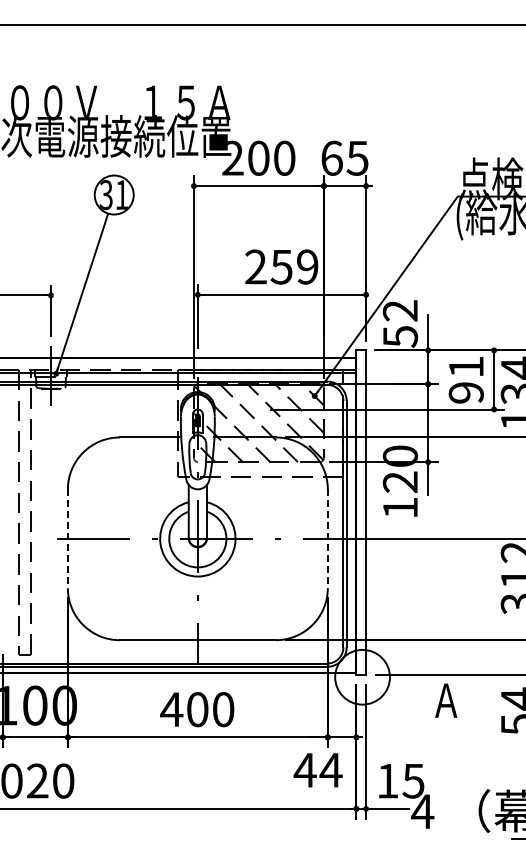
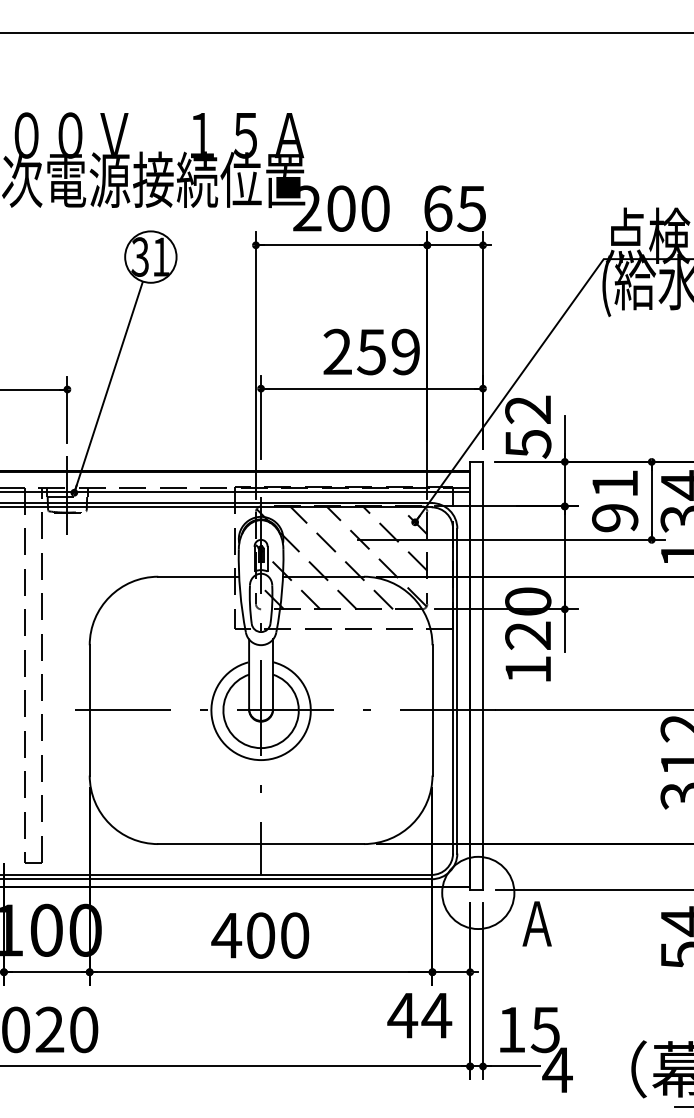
line: (67, 539) -> (89, 711), dashed -> solid
line: (327, 539) -> (432, 711), dashed -> solid
text: (446, 700) -> (537, 923), moved

